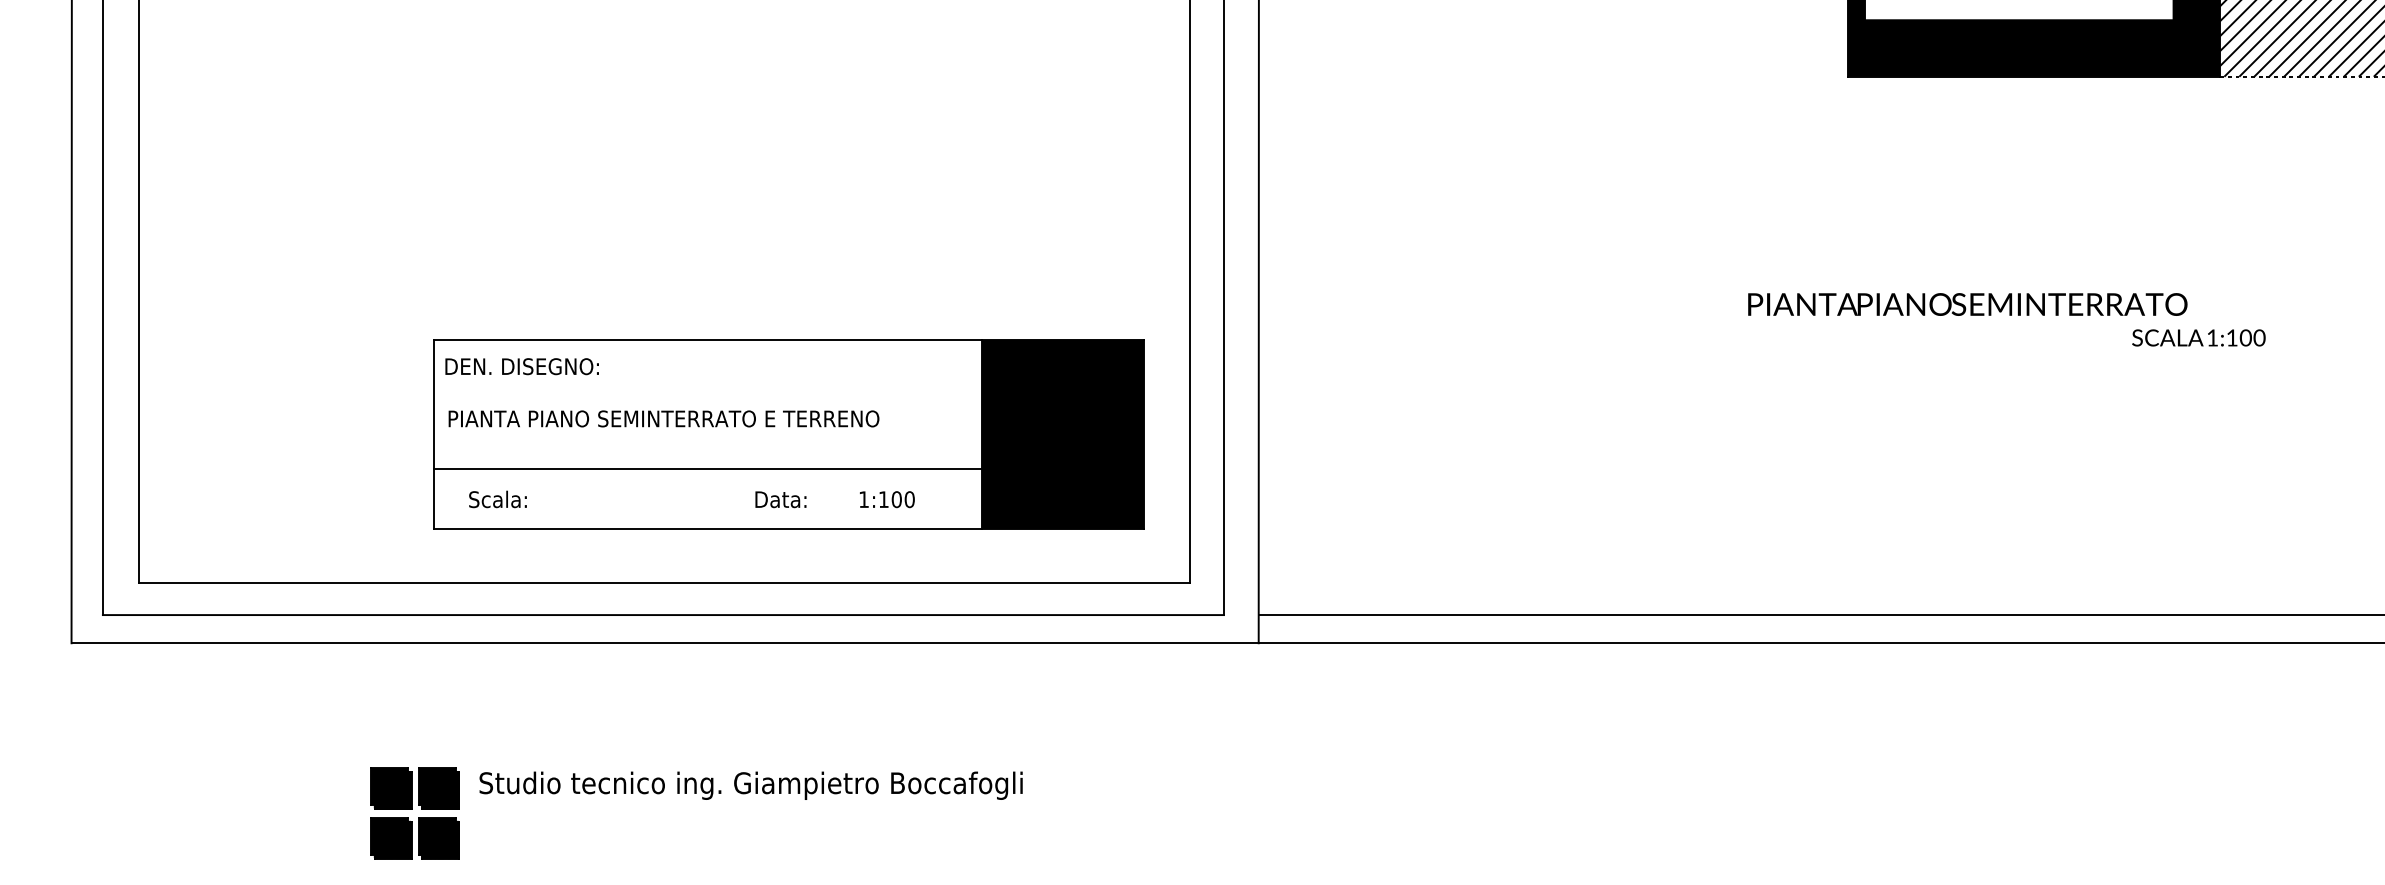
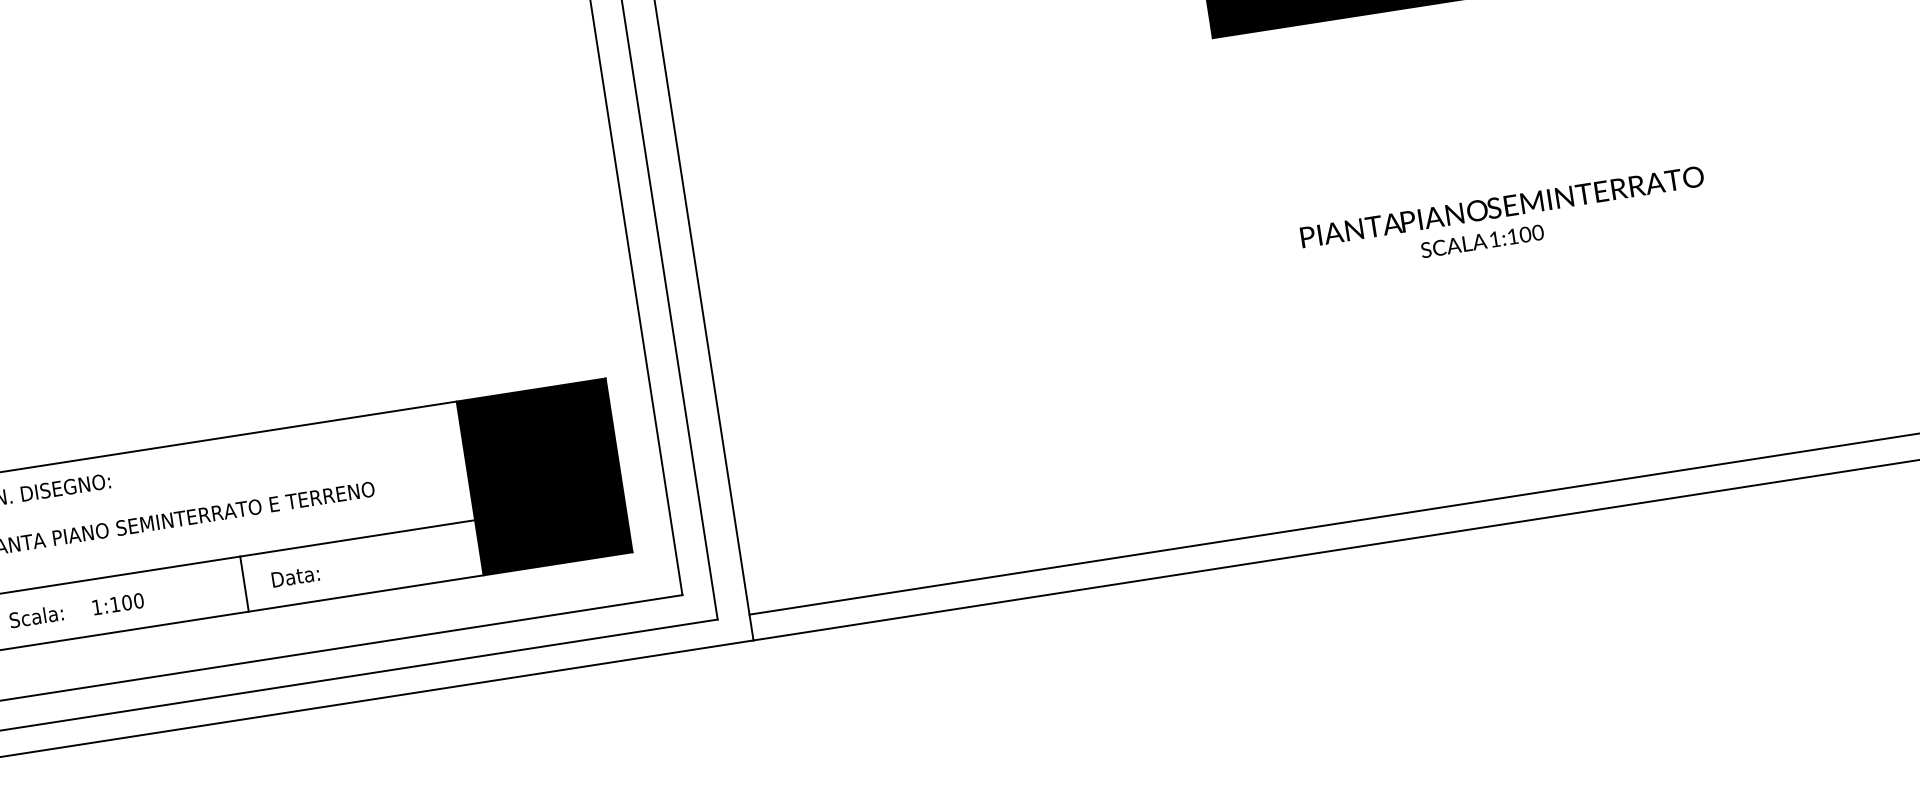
text: (1967, 304) -> (1502, 206), moved
text: (2198, 337) -> (1482, 240), moved
line: (725, 499) -> (244, 584), added
text: (887, 499) -> (118, 603), moved

